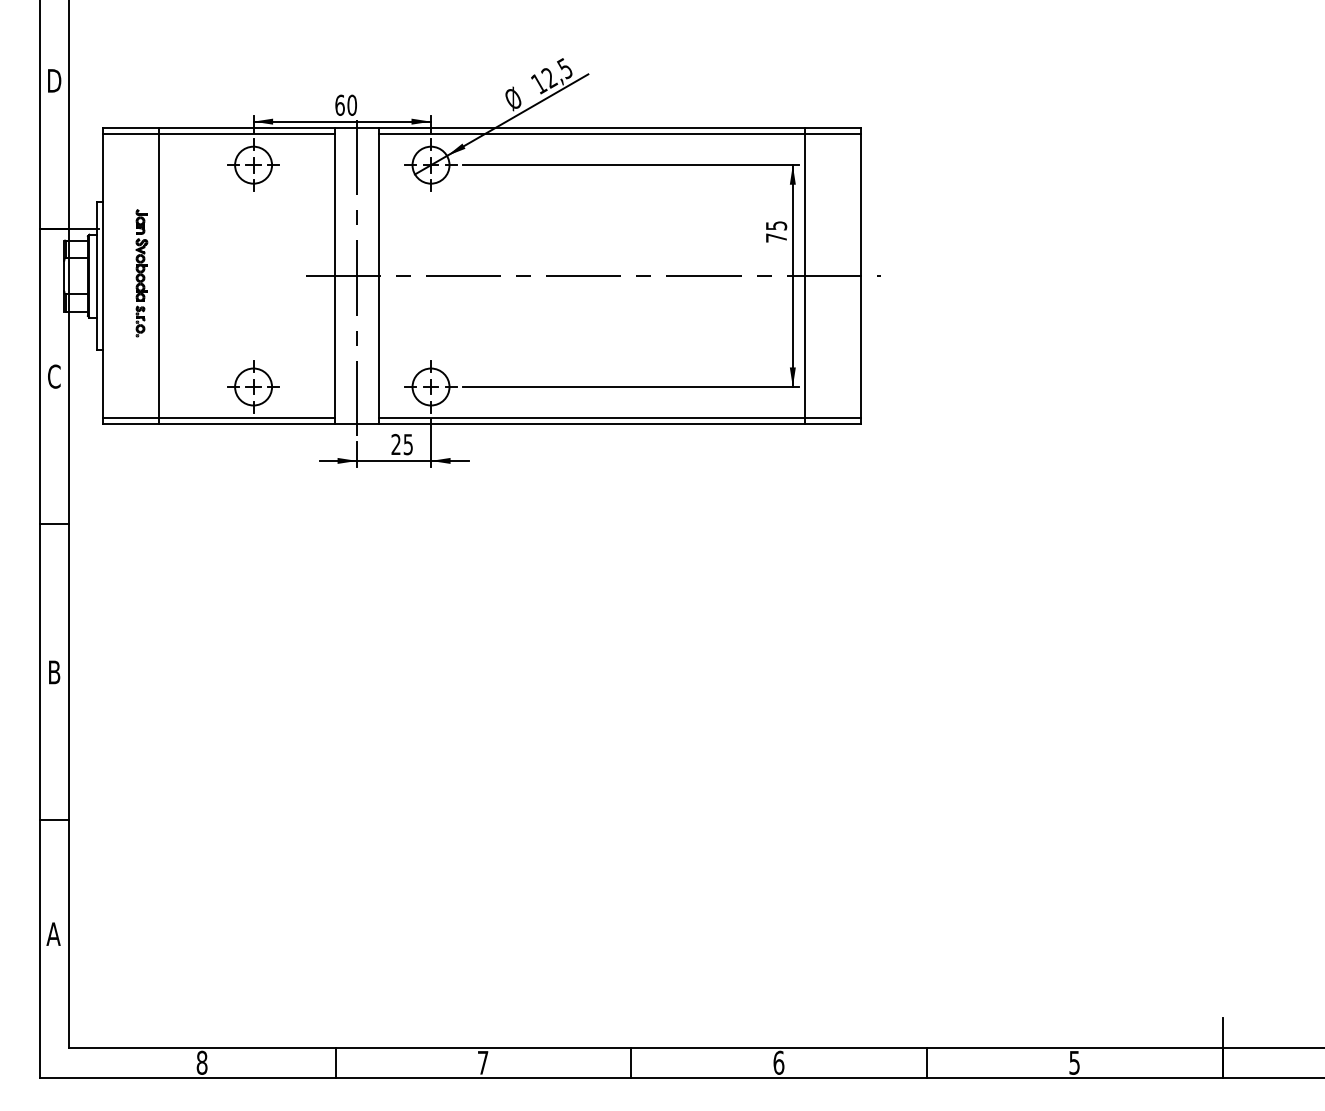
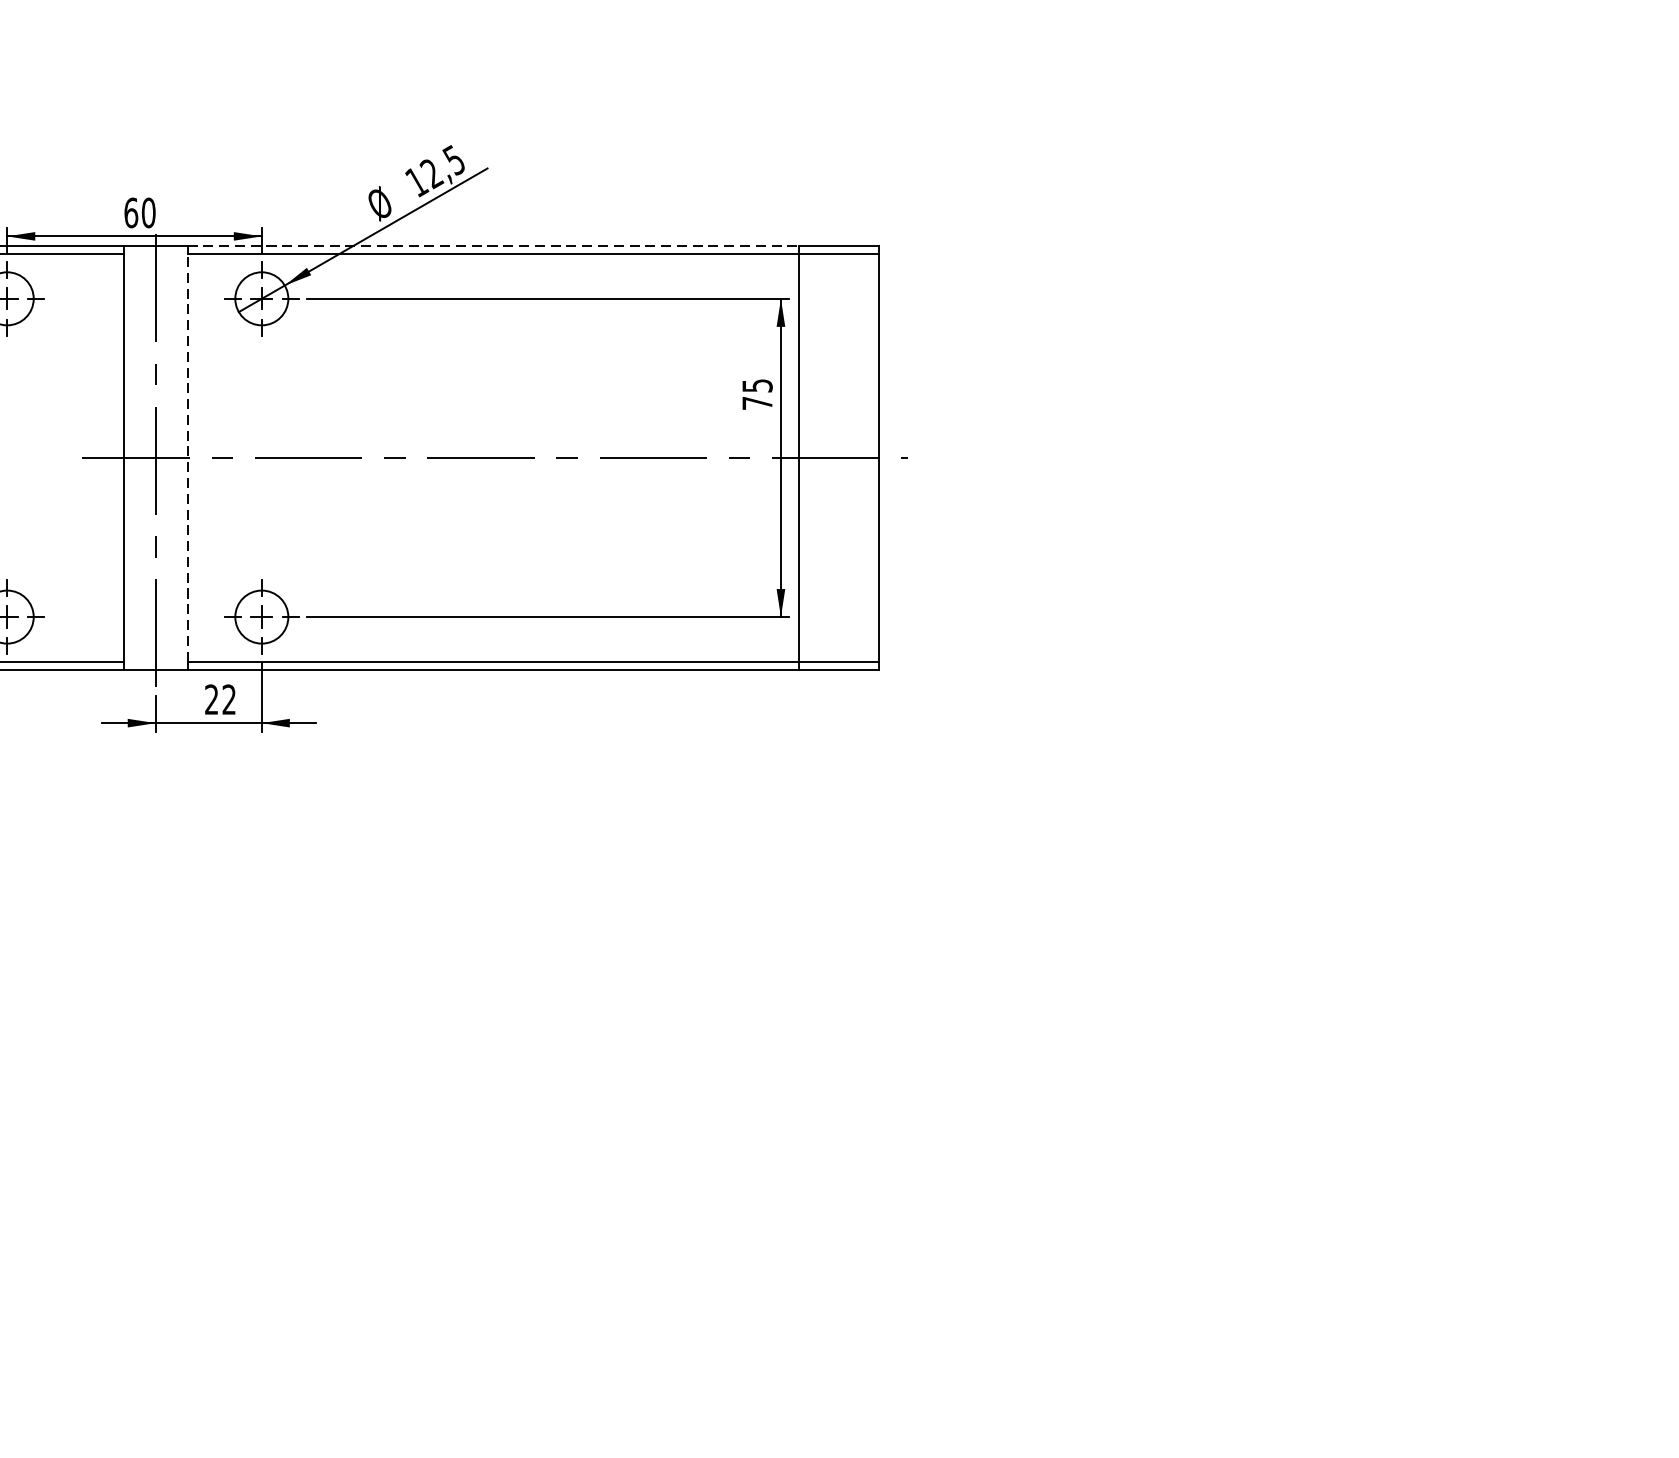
line: (592, 128) -> (493, 246), solid -> dashed
line: (379, 276) -> (187, 458), solid -> dashed
text: (407, 444) -> (228, 699), 25 -> 22

